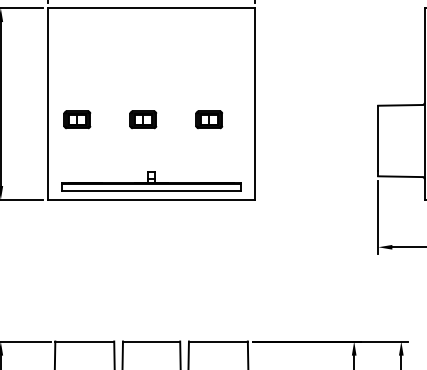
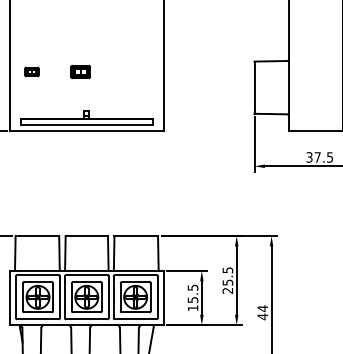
part: (76, 119) -> (31, 71), size x0.7
part: (209, 119) -> (129, 71), removed

